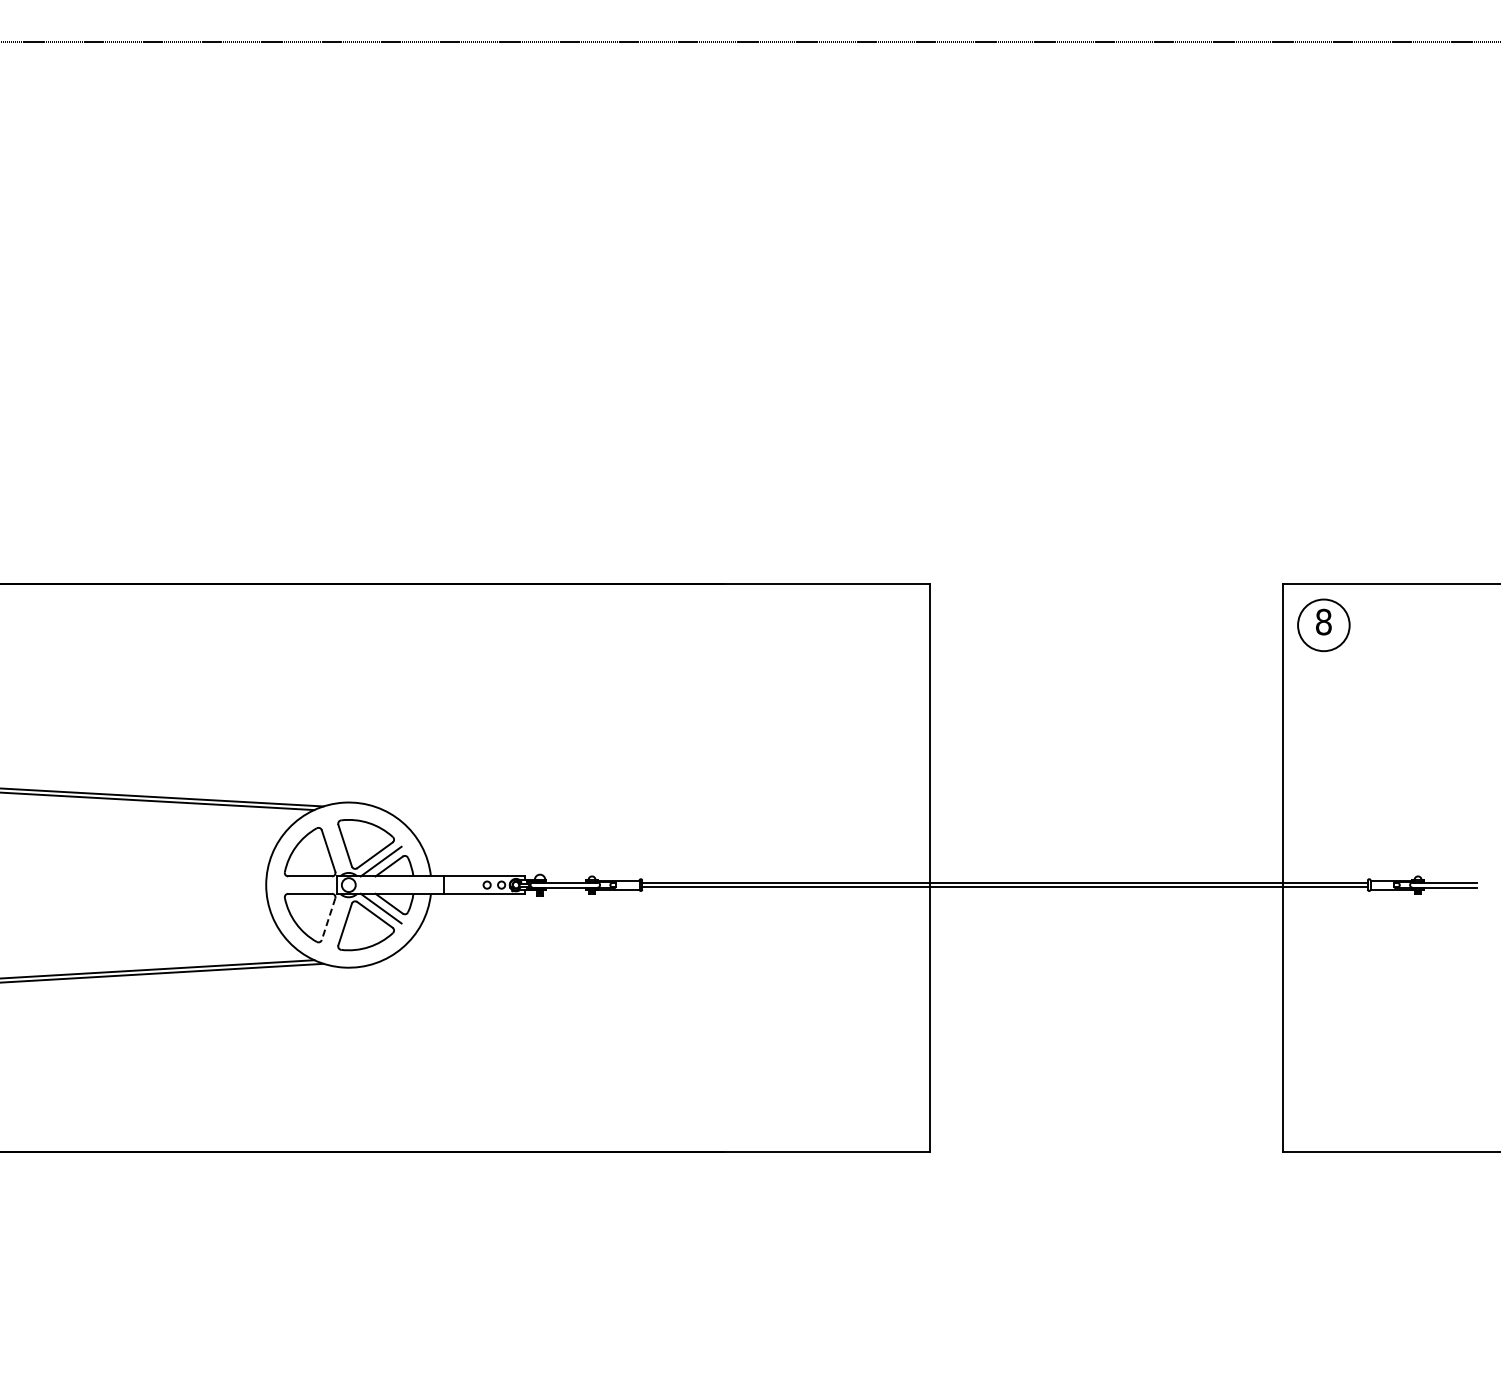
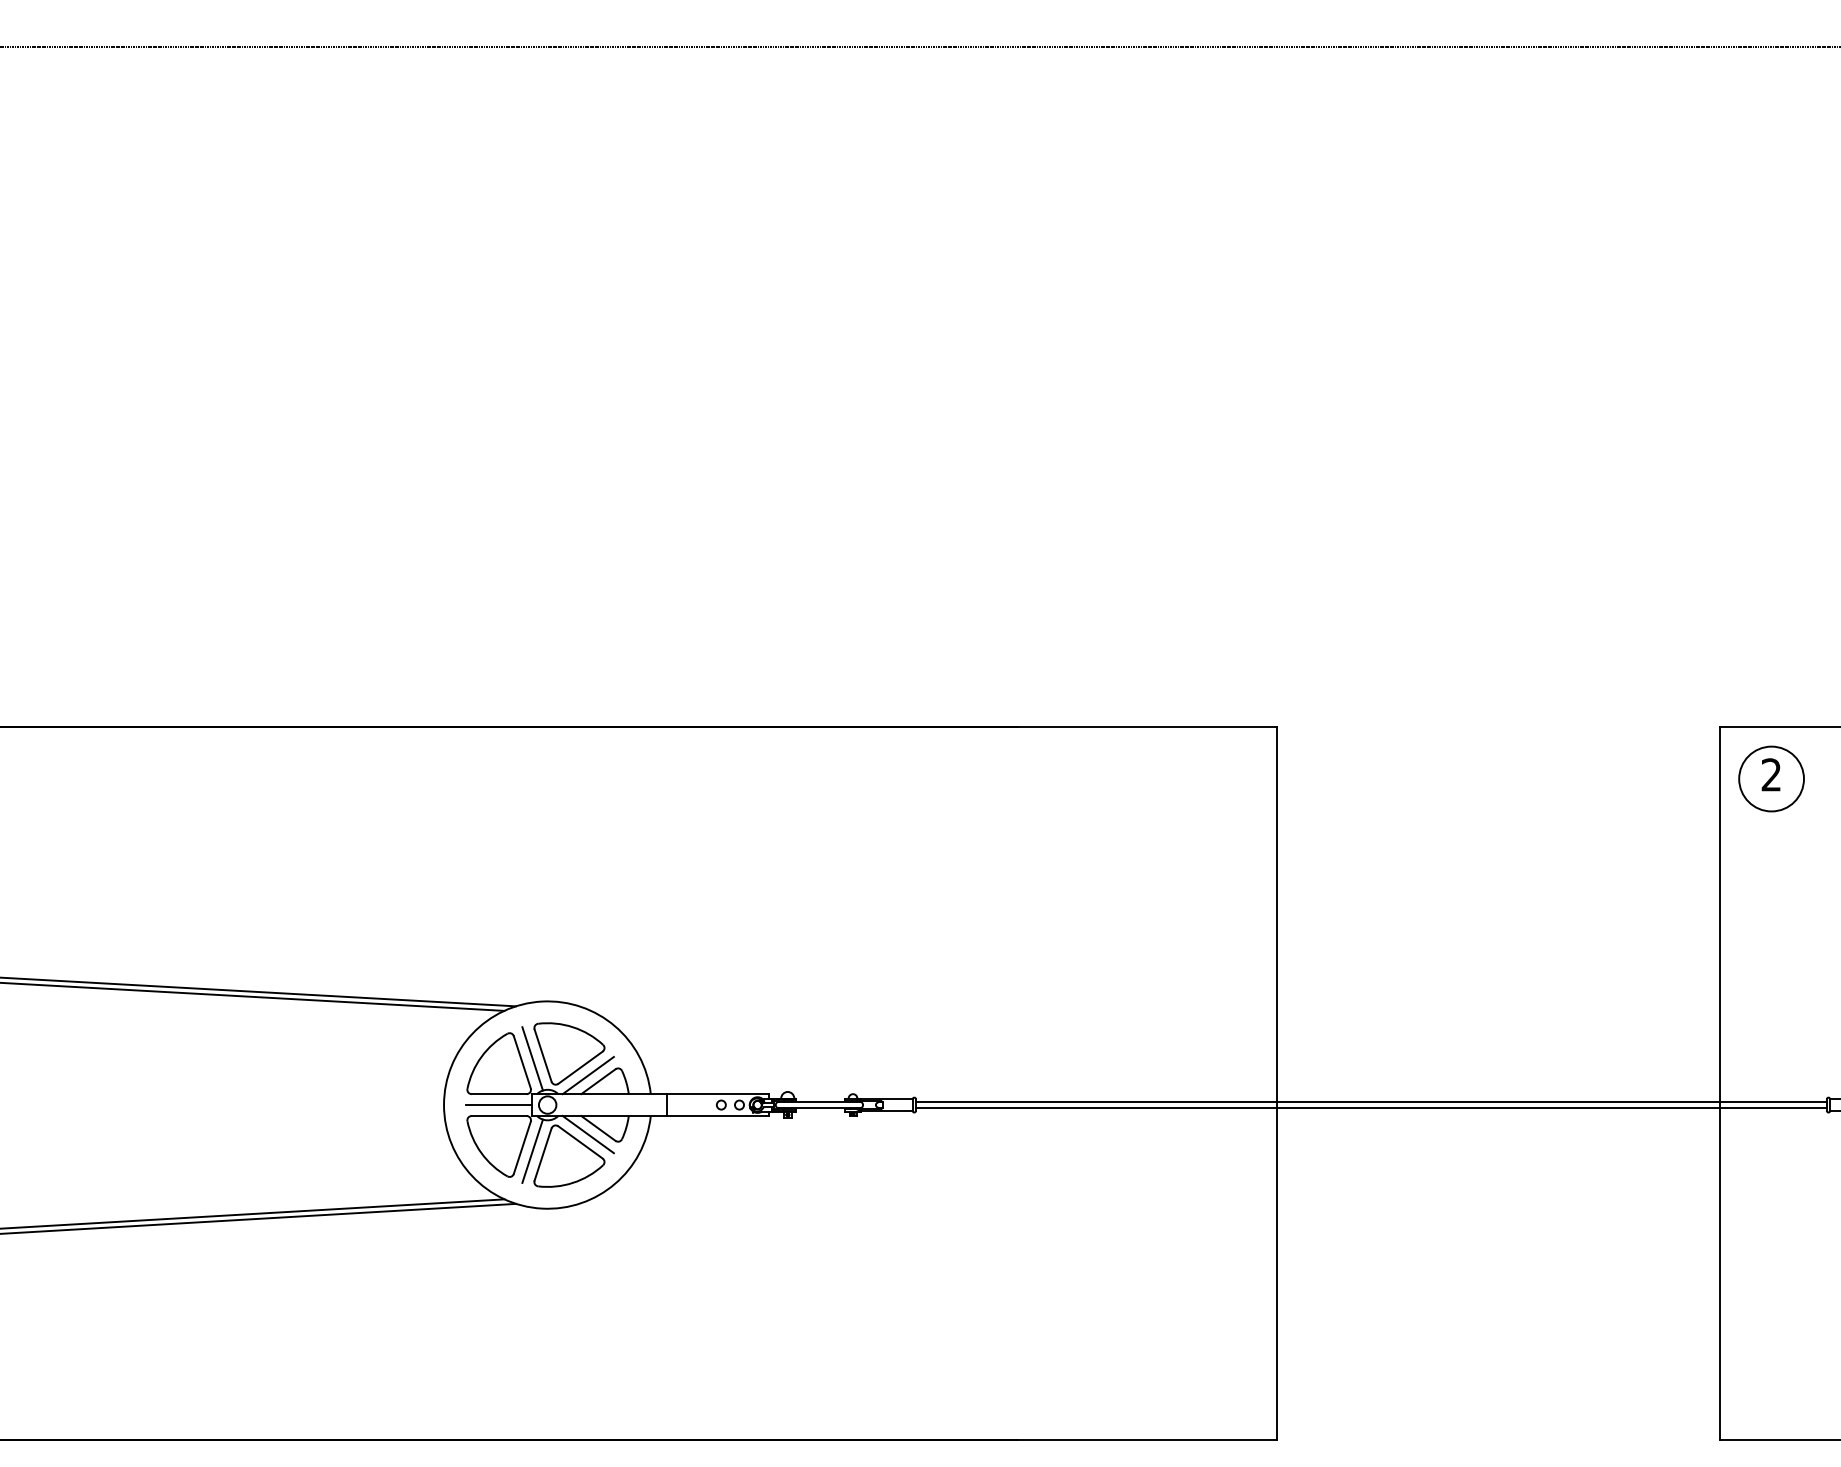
text: (1323, 621) -> (1771, 774), 8 -> 2
line: (336, 848) -> (532, 1059), added
line: (309, 885) -> (498, 1105), added
line: (328, 919) -> (522, 1148), dashed -> solid
line: (336, 921) -> (532, 1150), added

